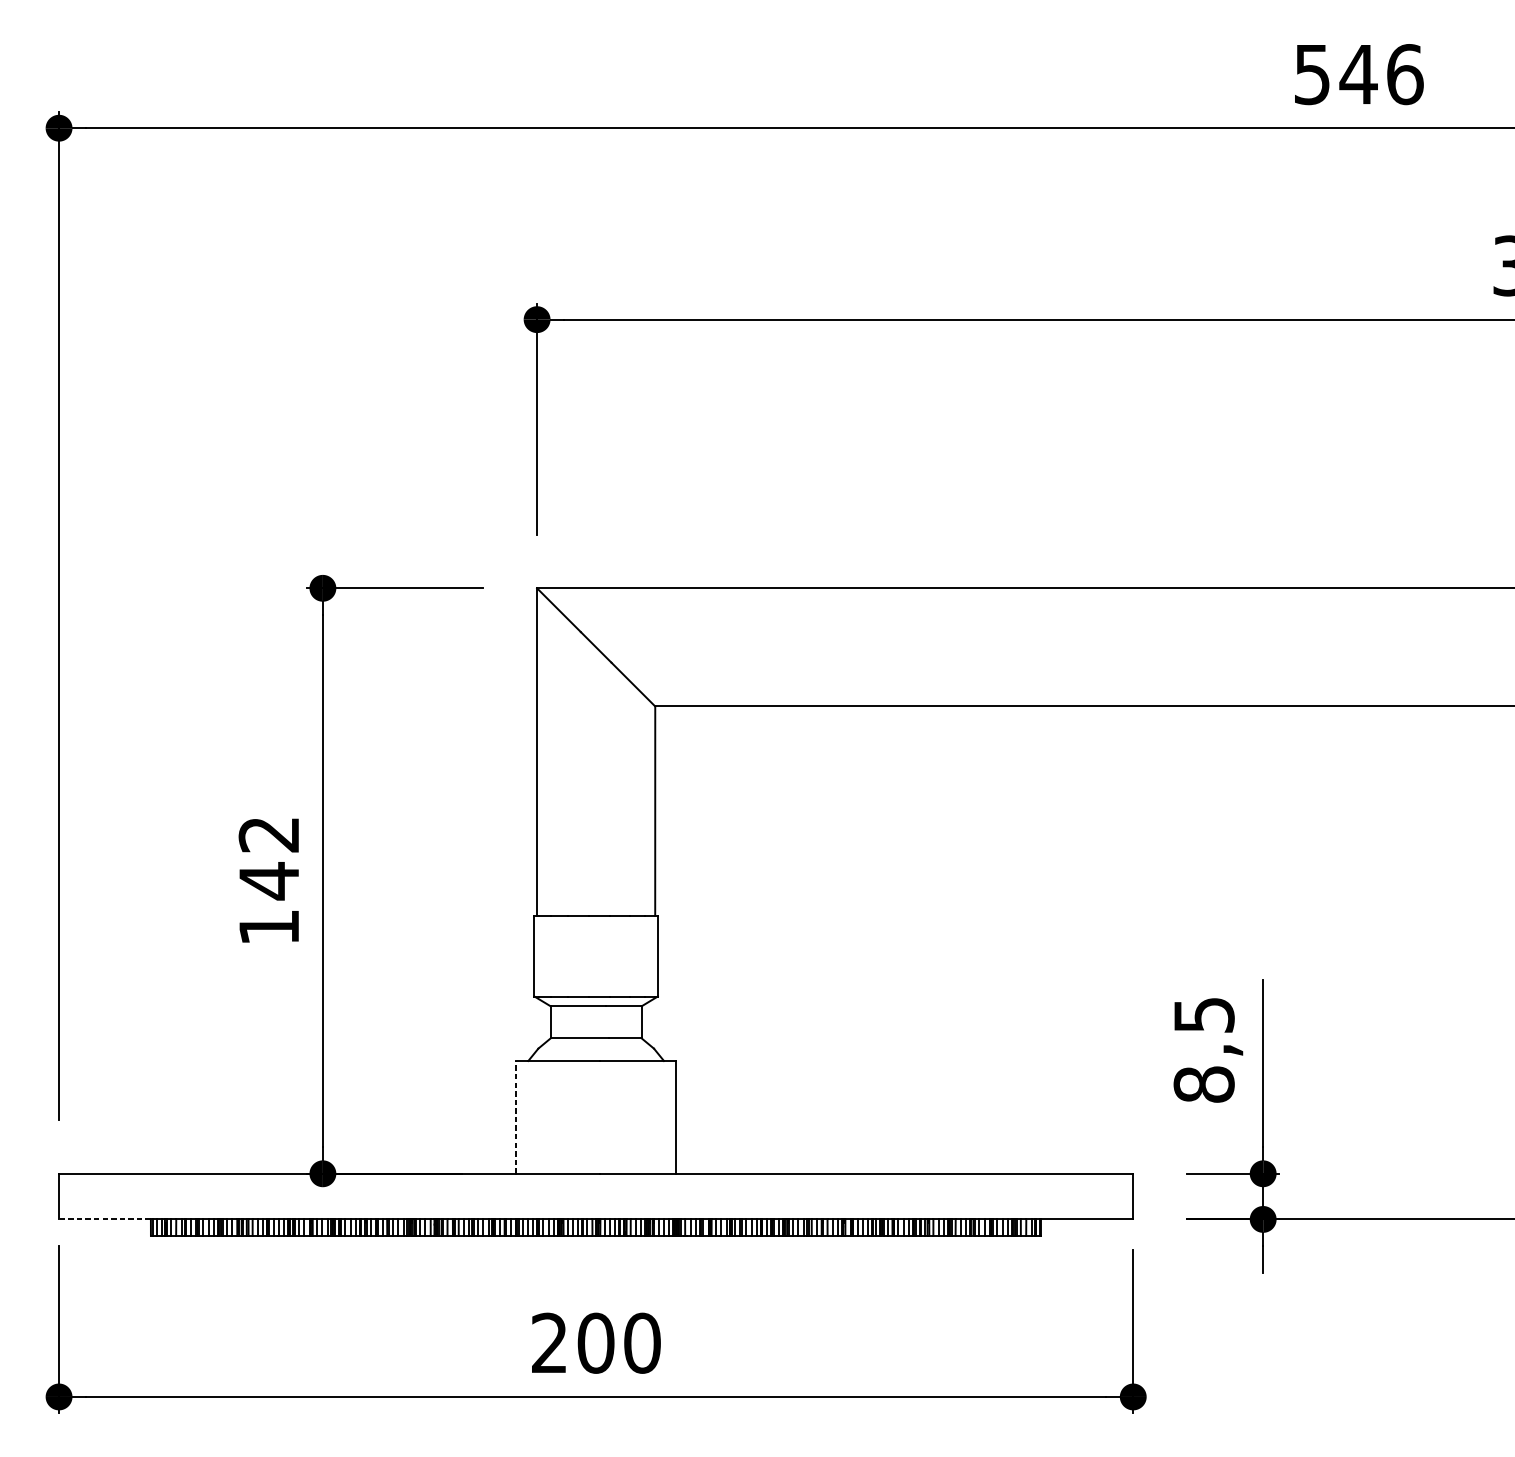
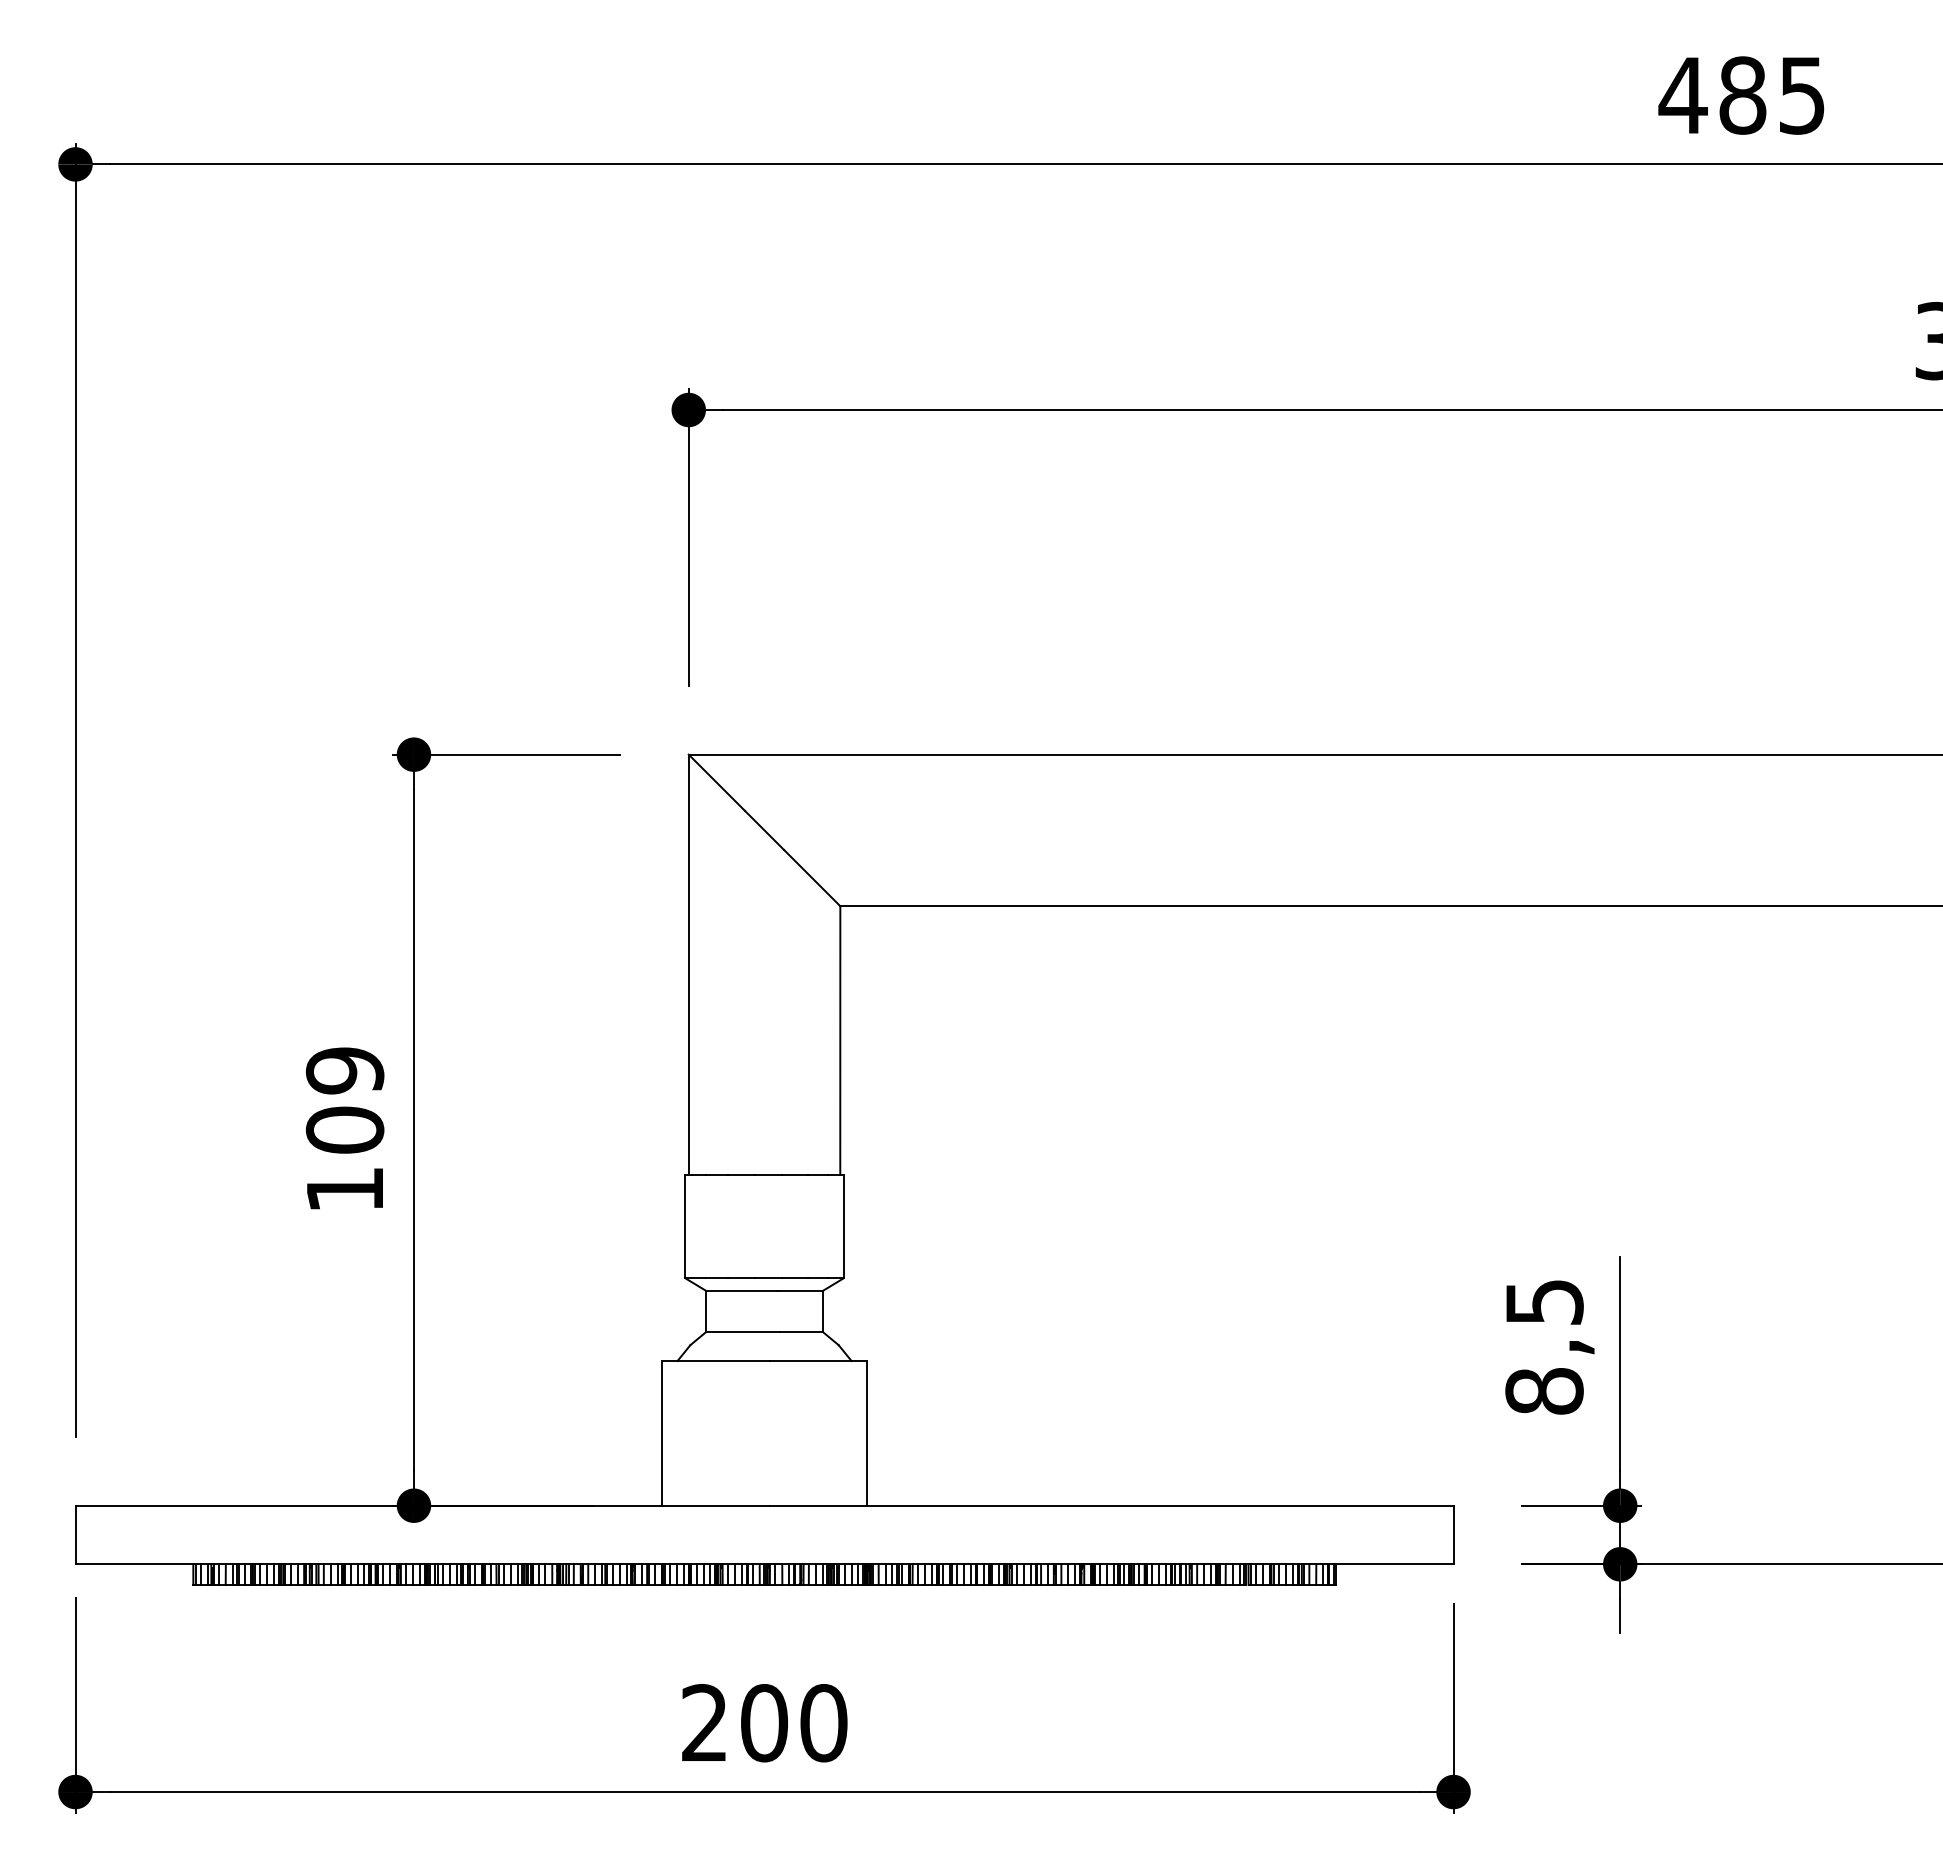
text: (1358, 74) -> (1742, 95), 546 -> 485
text: (268, 858) -> (344, 1101), 142 -> 109
line: (515, 1116) -> (661, 1432), dashed -> solid
line: (105, 1219) -> (134, 1564), dashed -> solid

